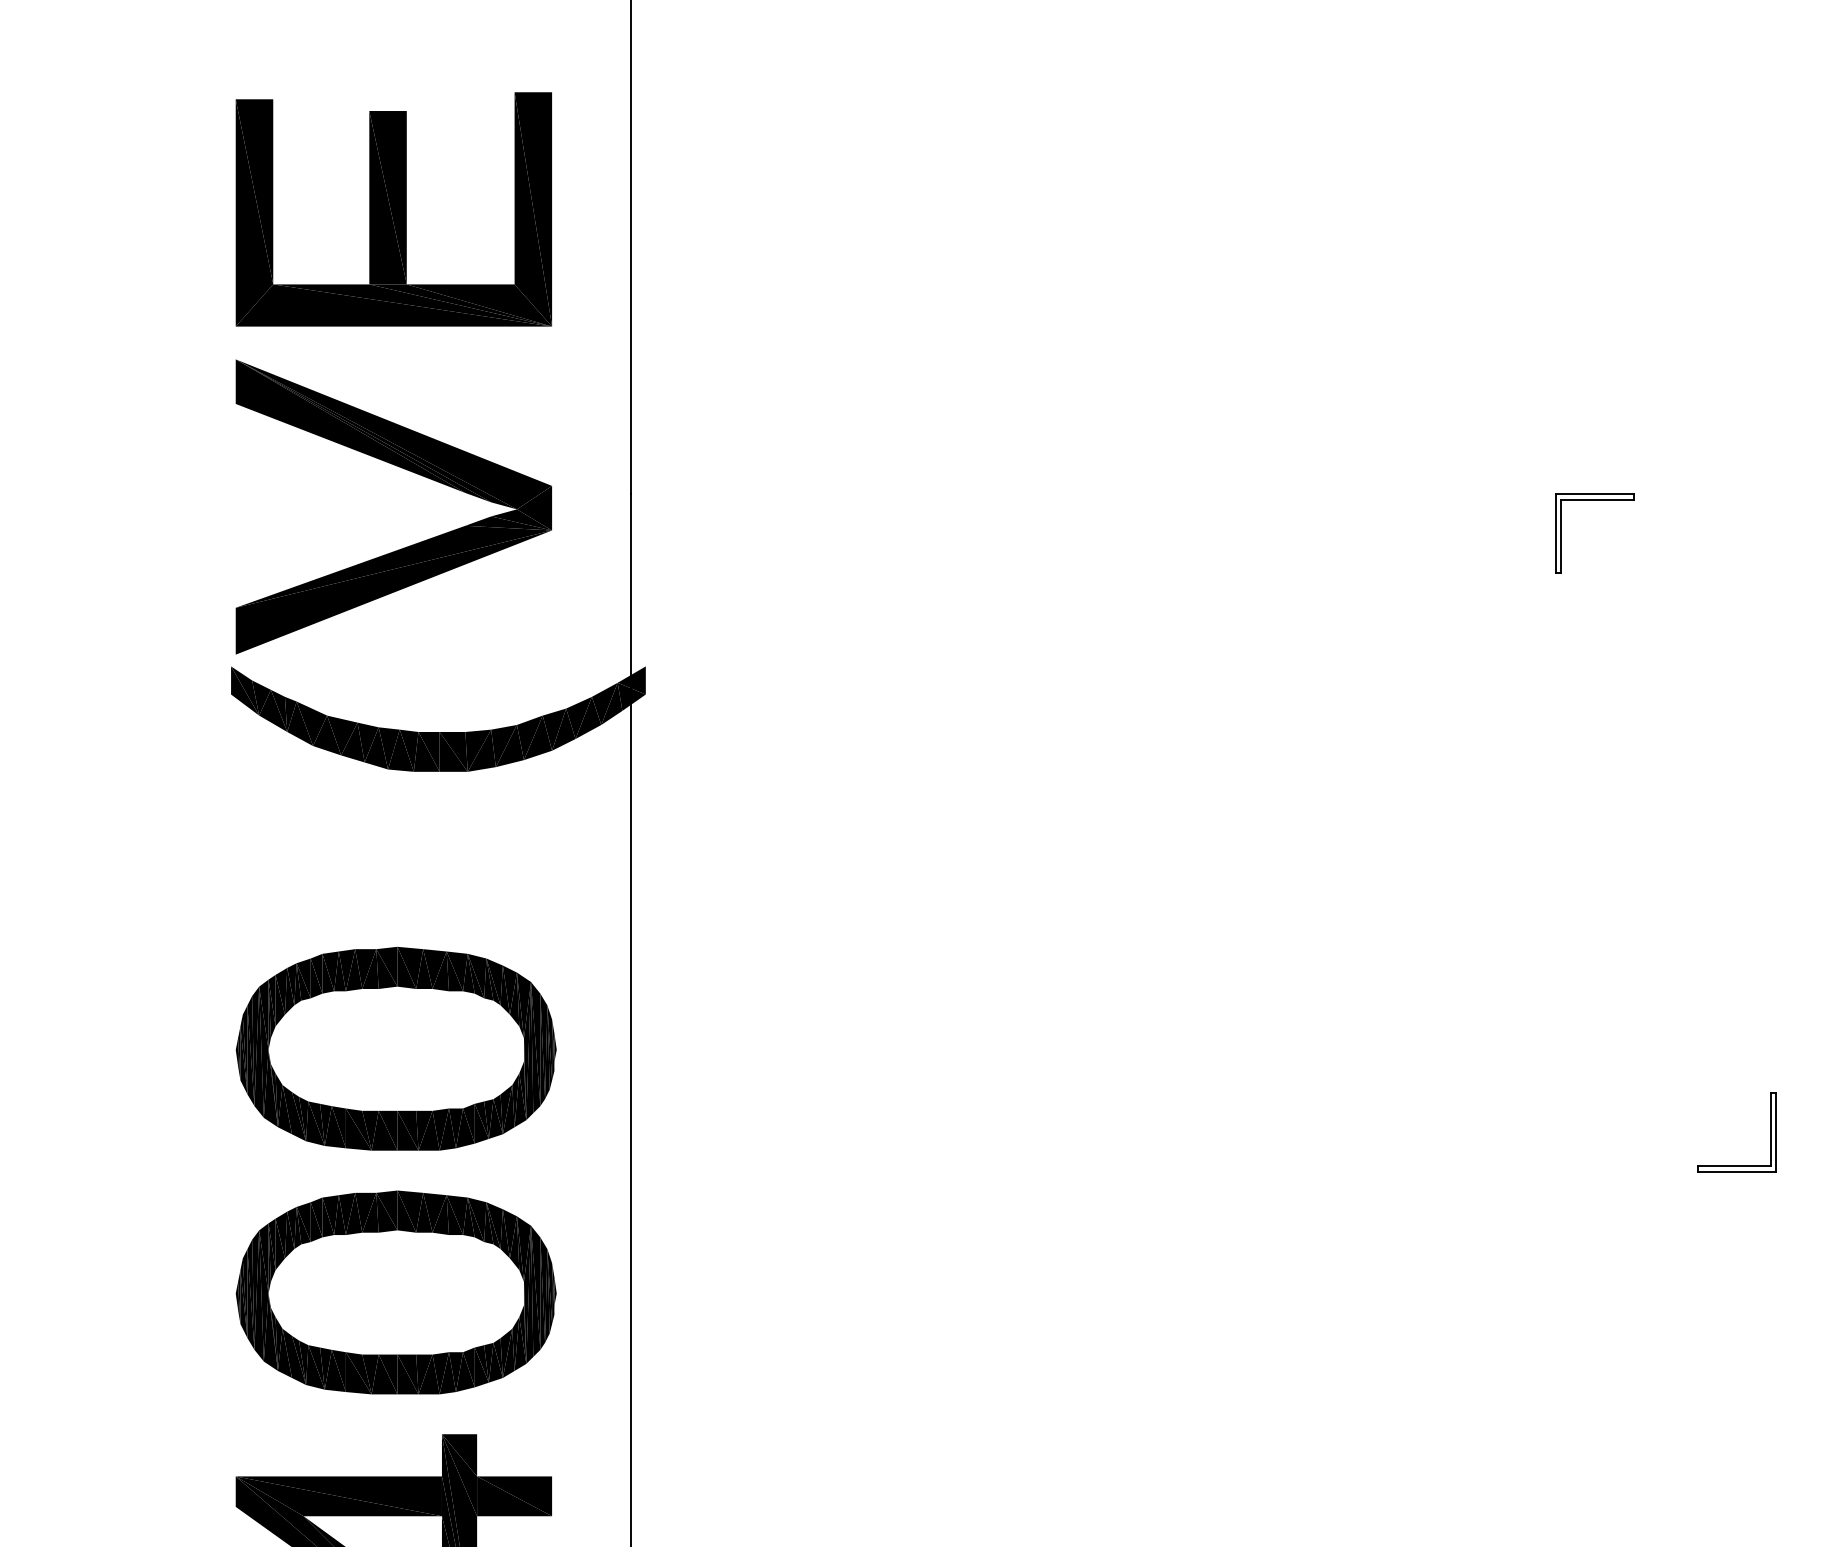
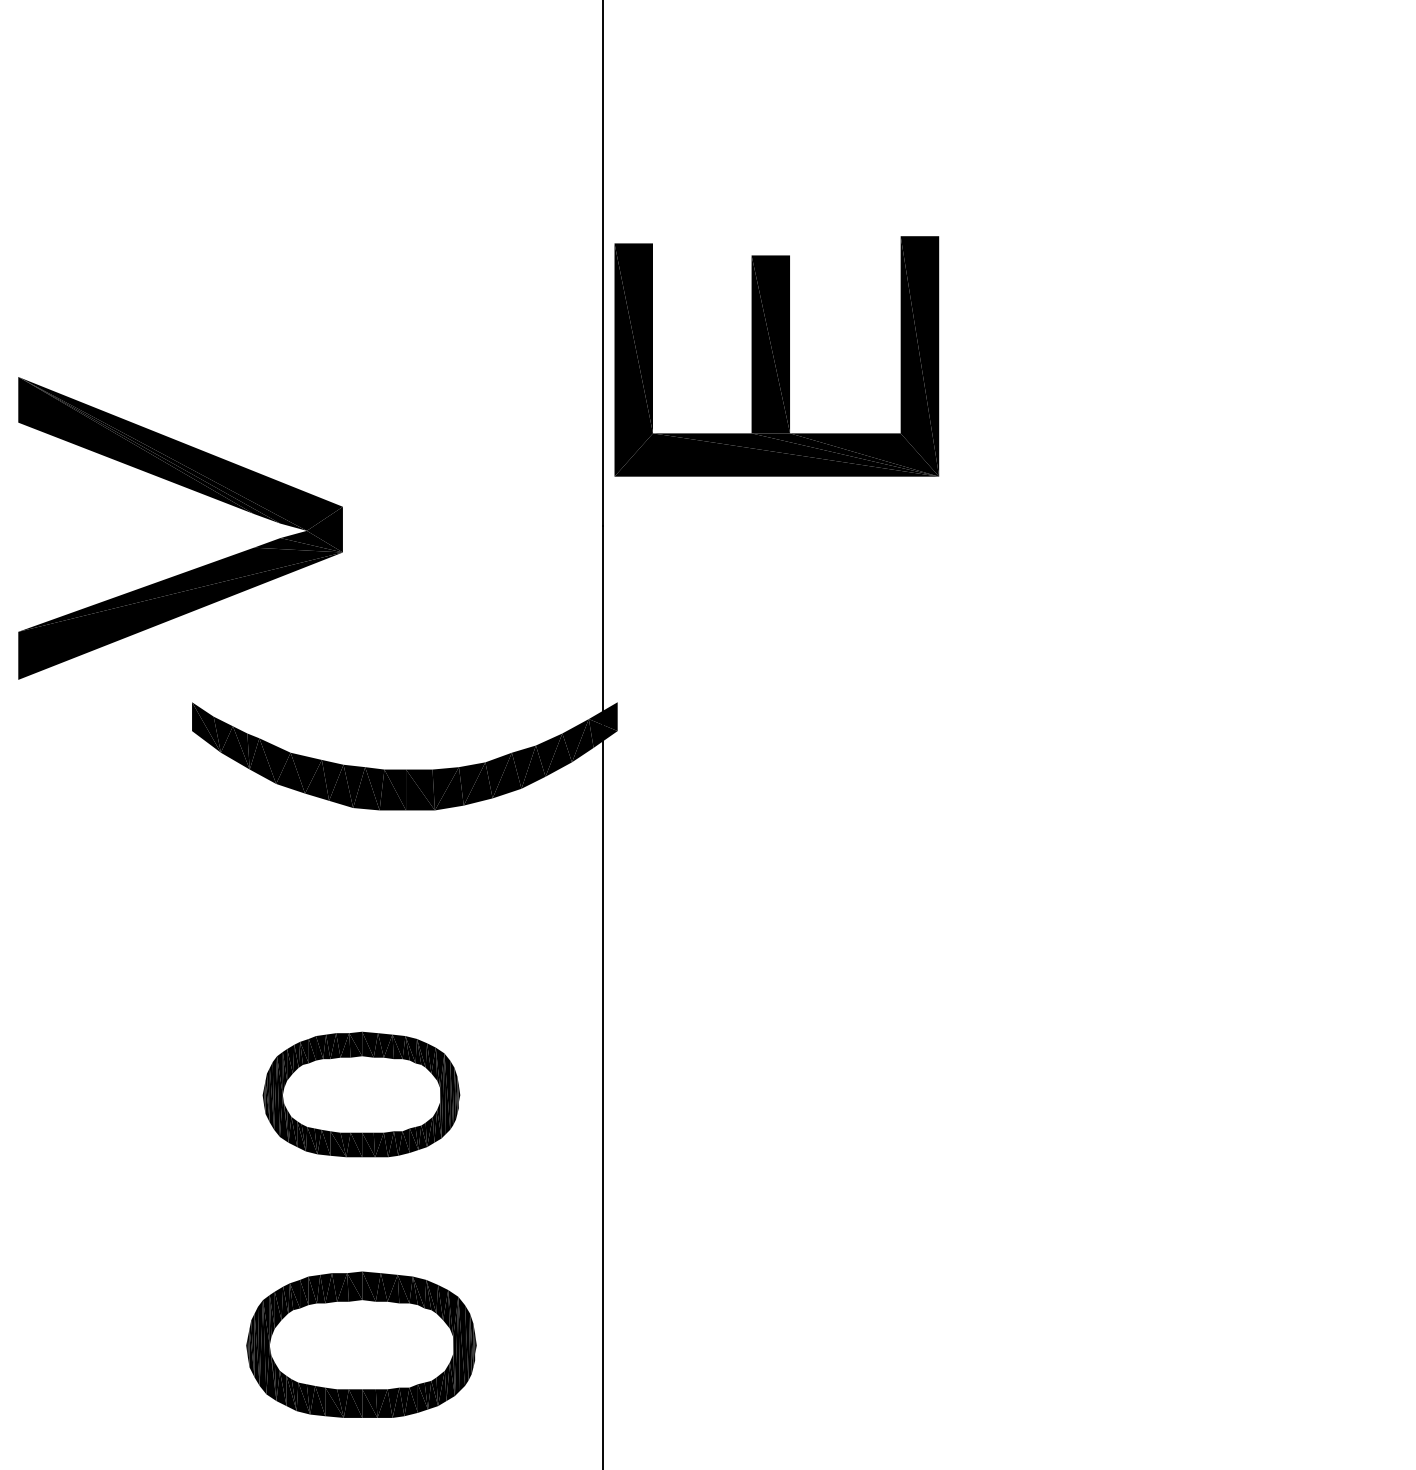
part: (393, 209) -> (776, 356), moved
part: (406, 470) -> (193, 490), moved
part: (395, 1048) -> (360, 1094), size x0.6
part: (395, 1292) -> (360, 1344), size x0.7

